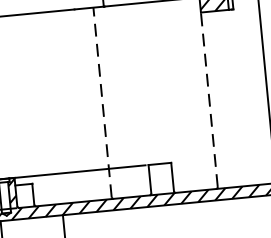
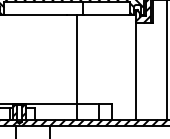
line: (209, 100) -> (135, 71), dashed -> solid
line: (102, 103) -> (77, 67), dashed -> solid

